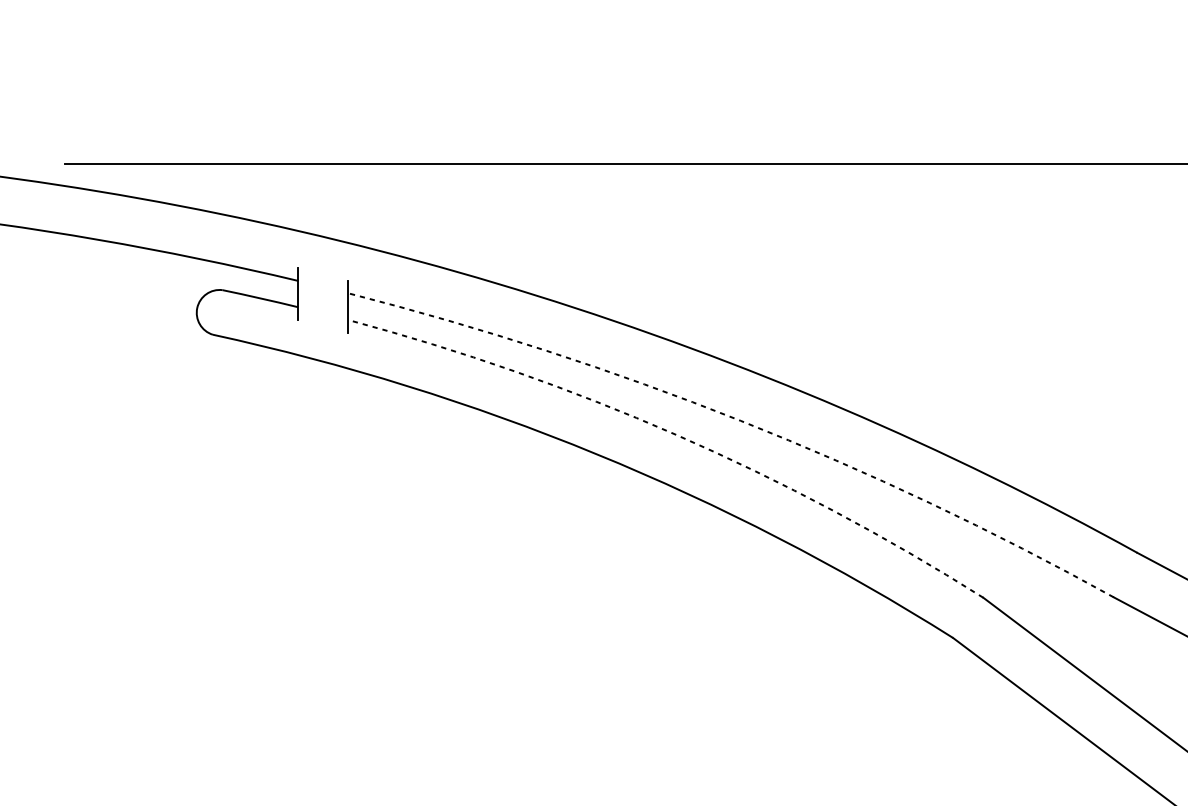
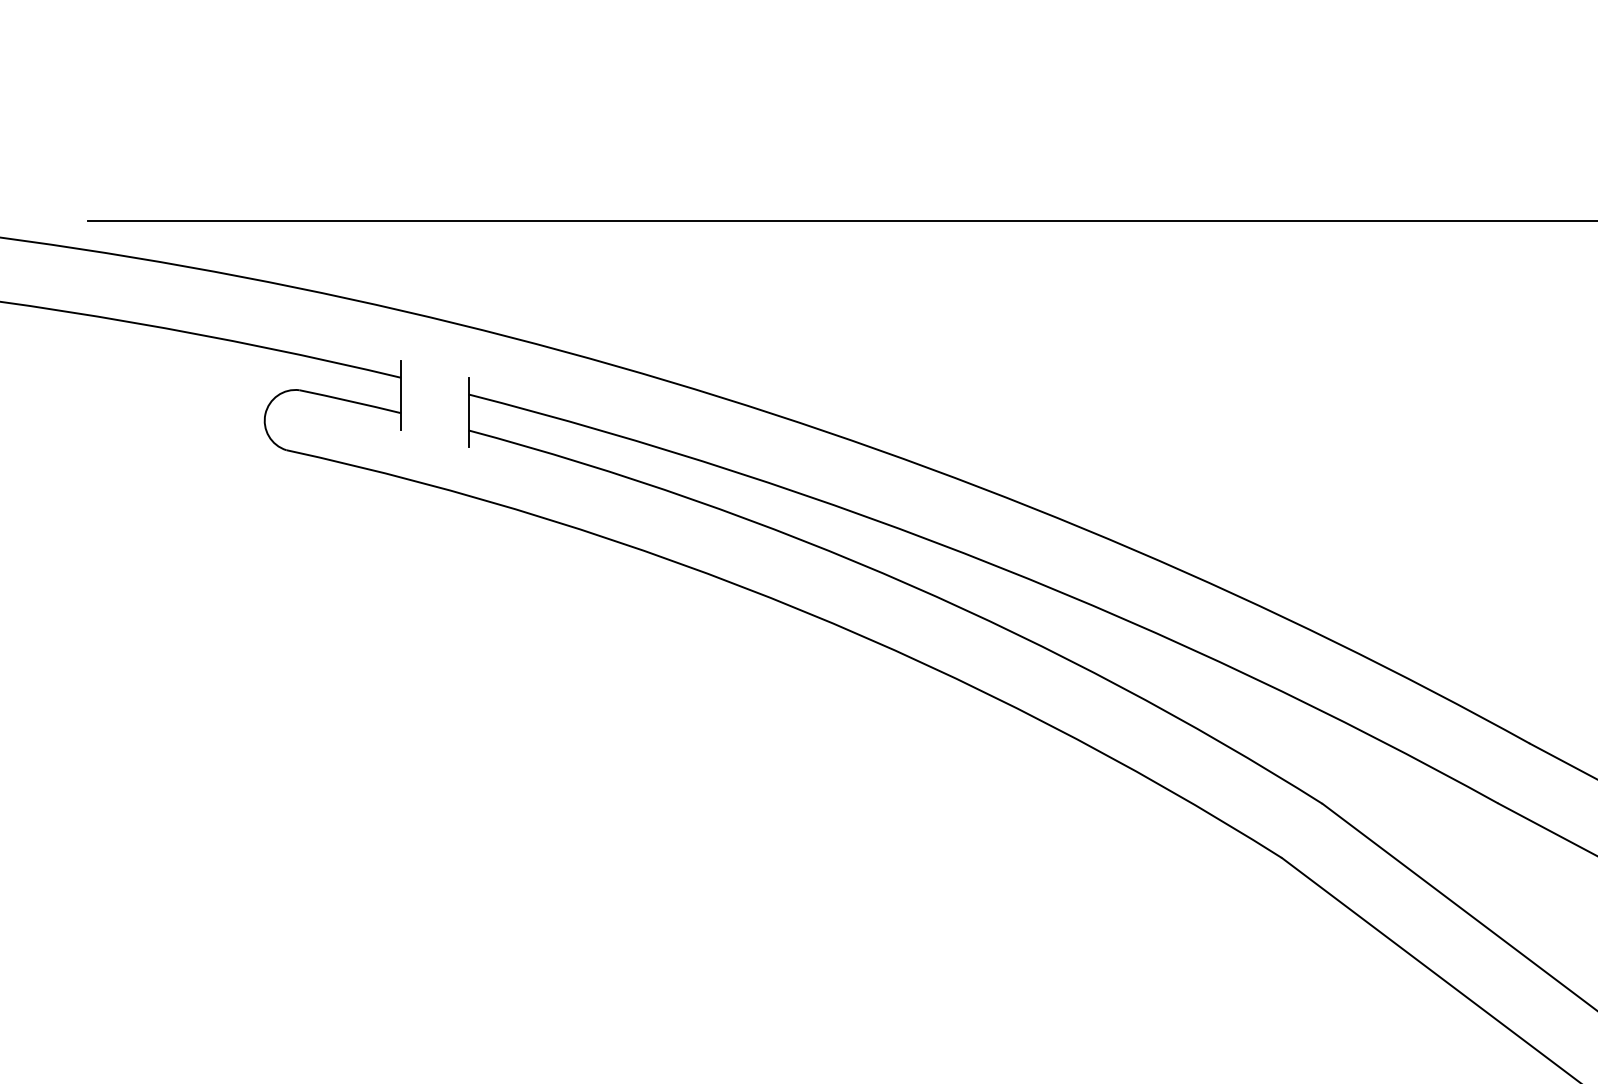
arc: (740, 421) -> (996, 566), dashed -> solid
arc: (676, 434) -> (909, 584), dashed -> solid

